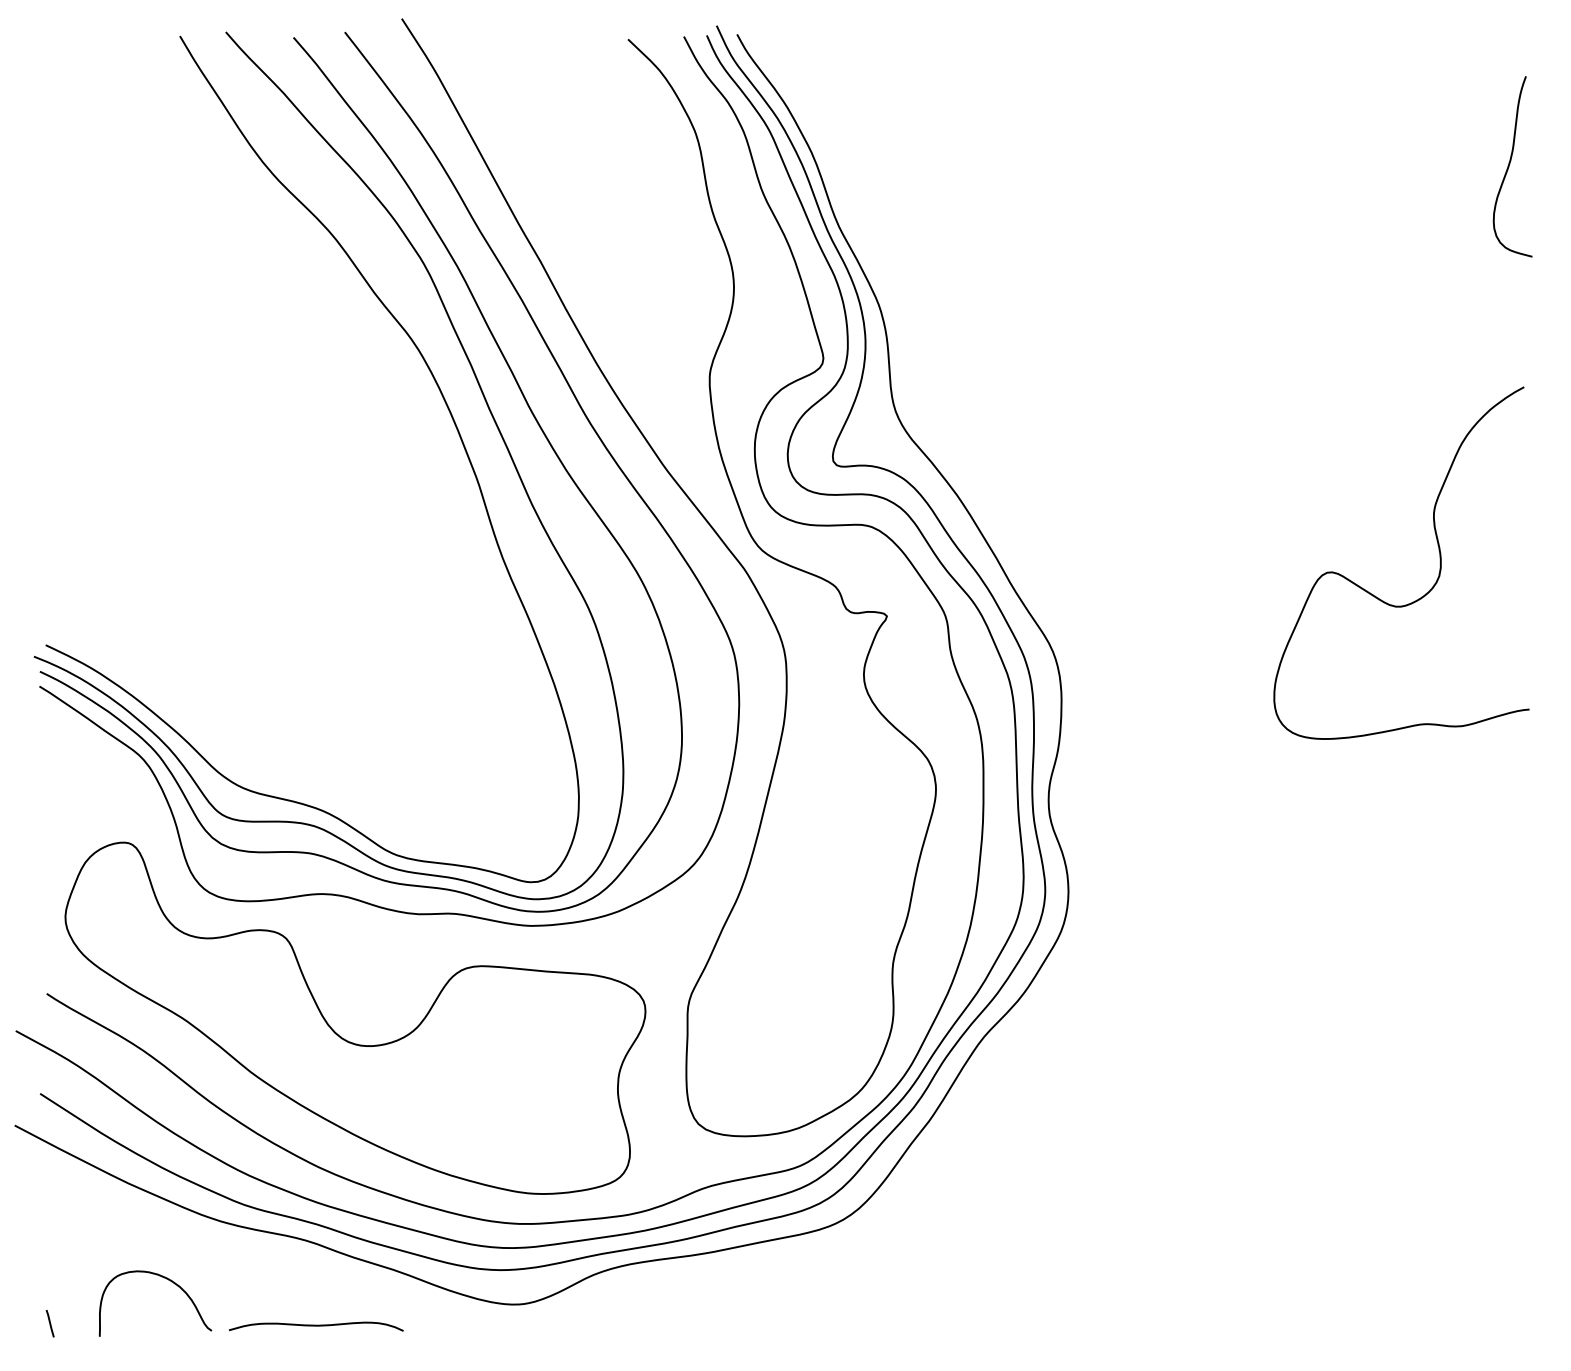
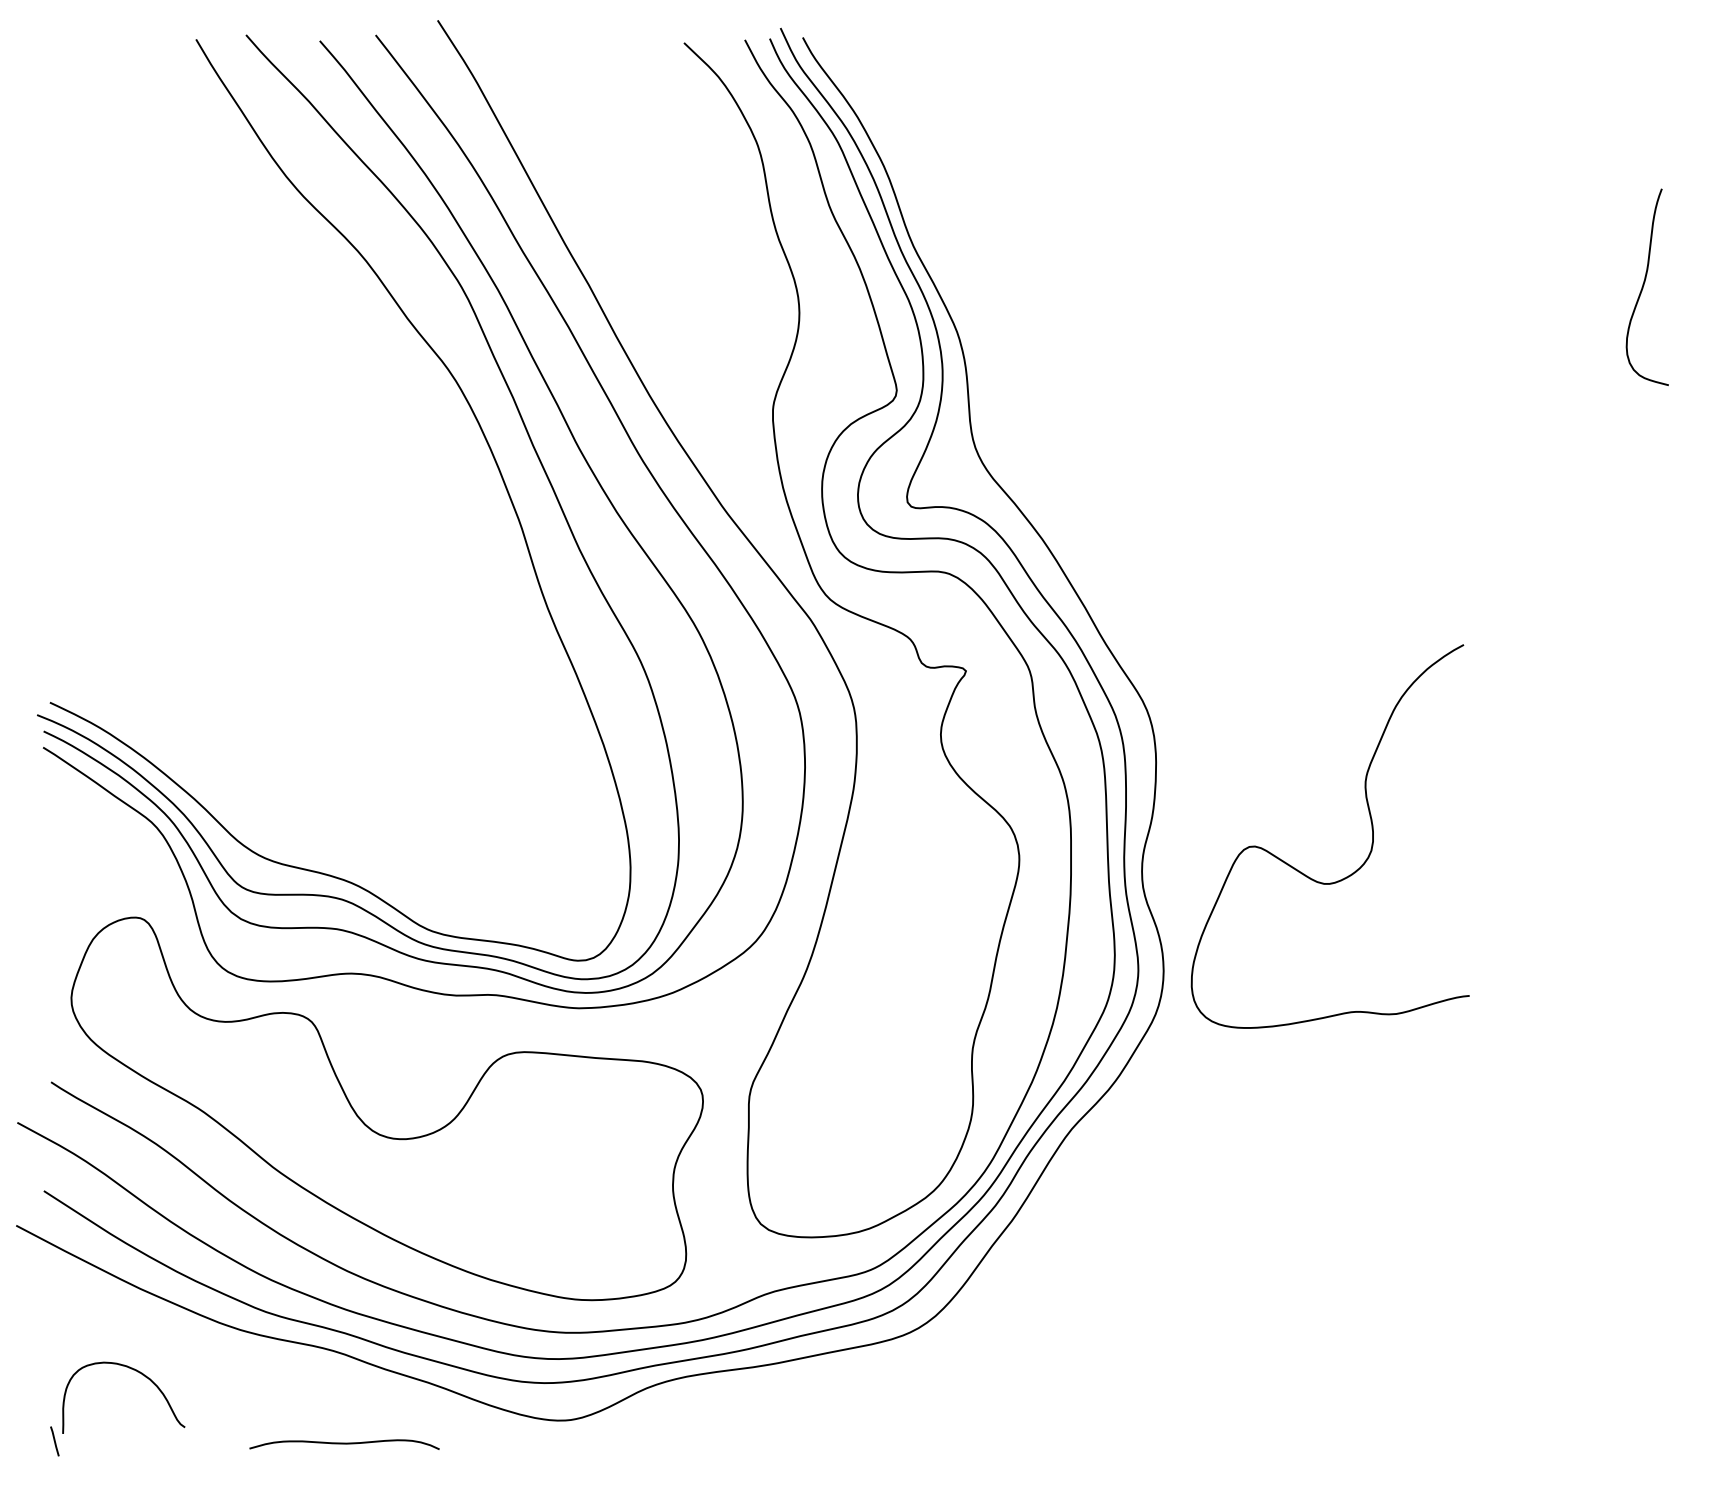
curve: (1510, 164) -> (1644, 284), moved
curve: (1439, 562) -> (1371, 835), moved
curve: (166, 1279) -> (135, 1371), moved

